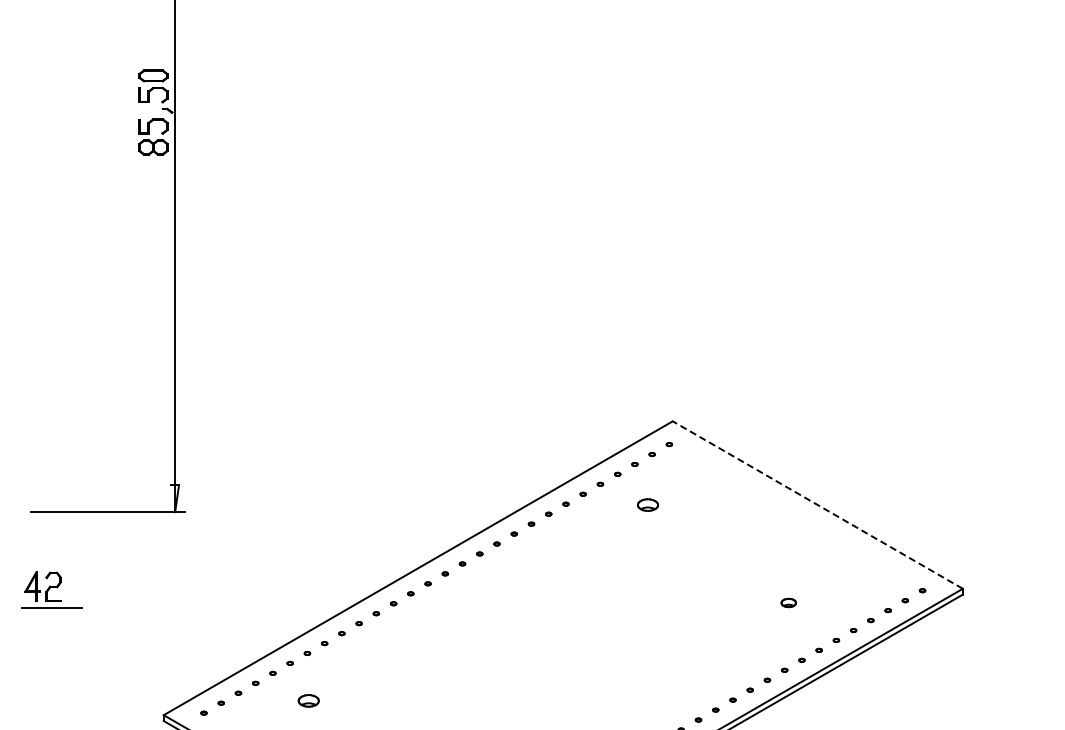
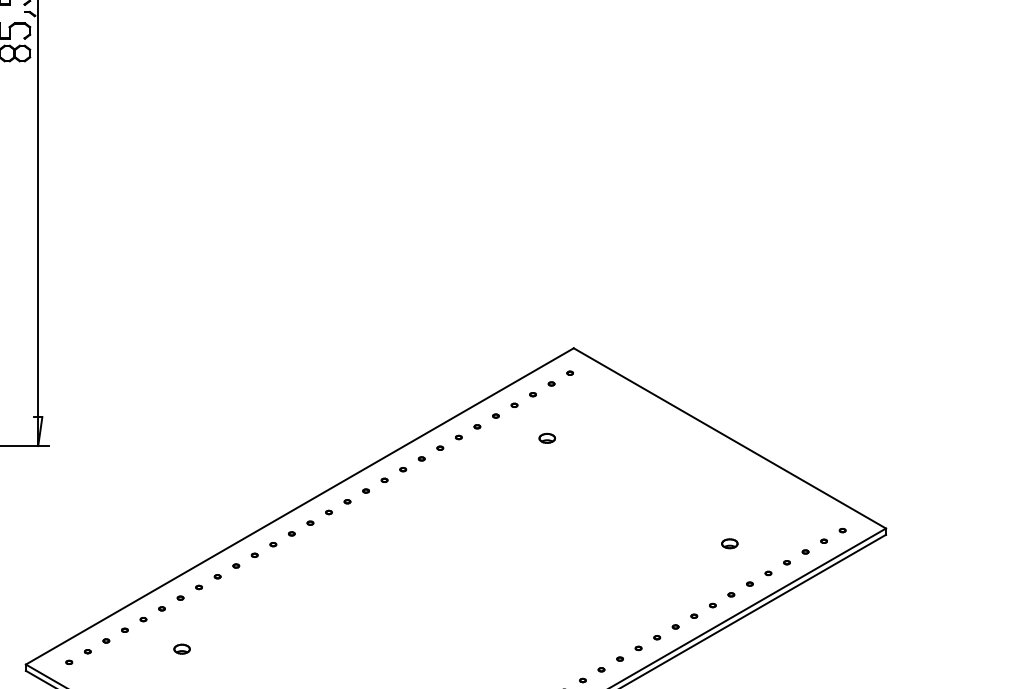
part: (648, 504) -> (547, 437), size x0.71
line: (817, 504) -> (729, 437), dashed -> solid
part: (788, 602) -> (729, 543), moved
part: (308, 700) -> (181, 648), size x0.71

